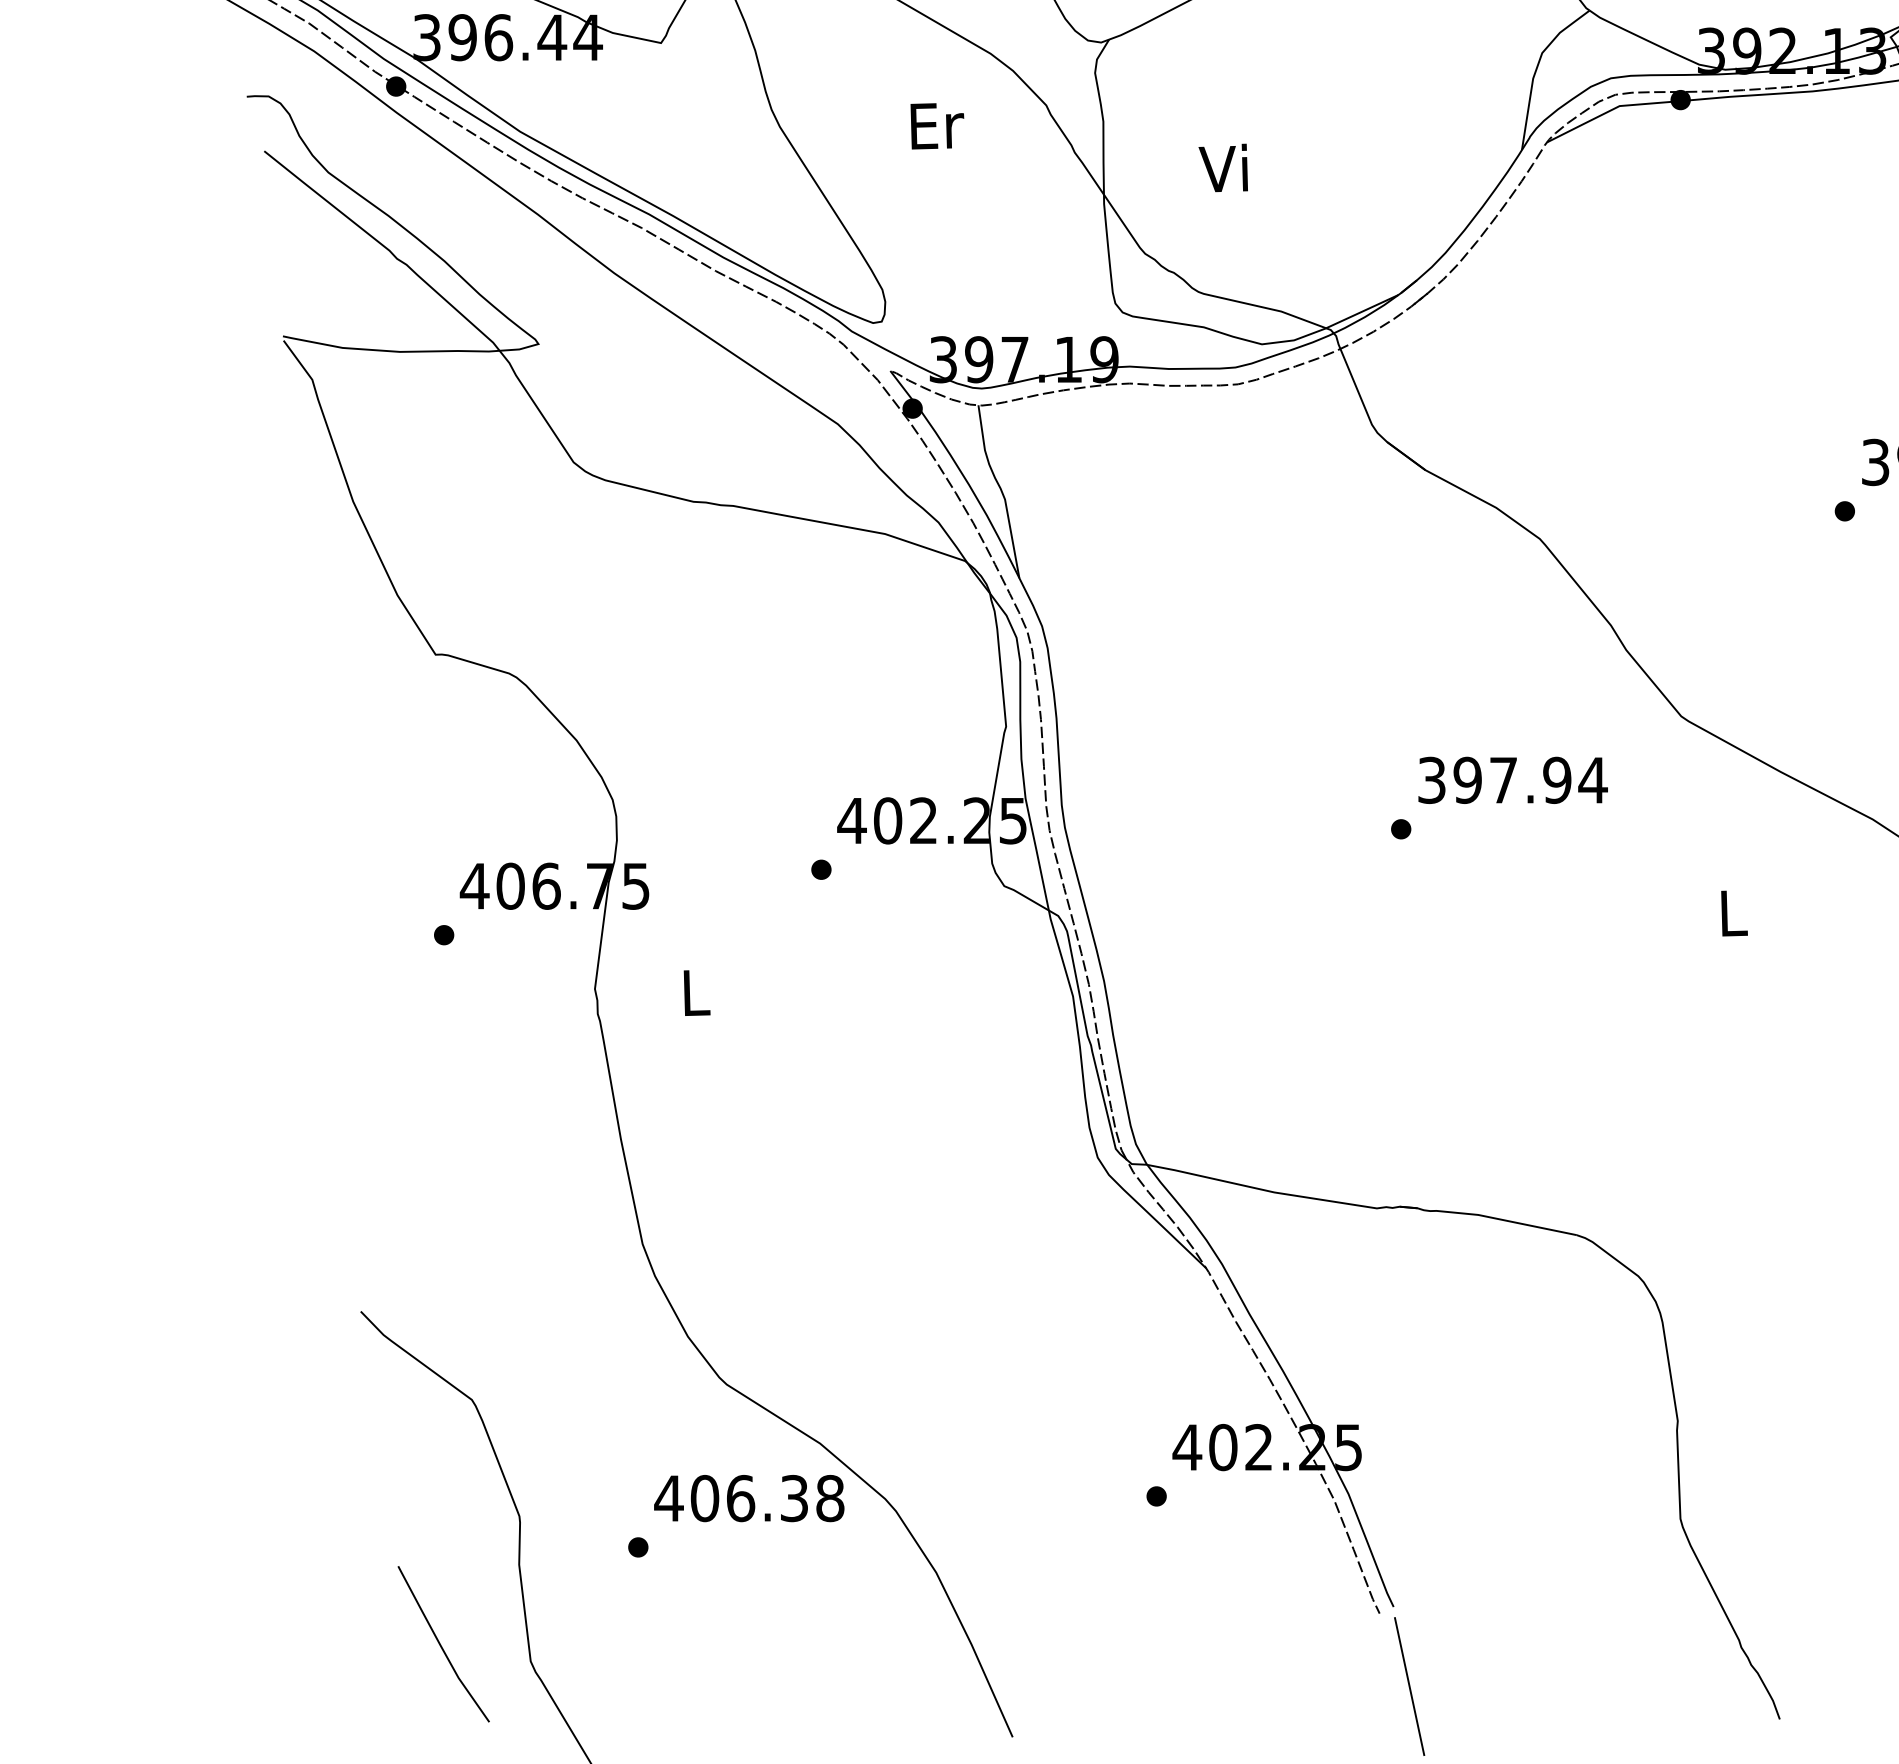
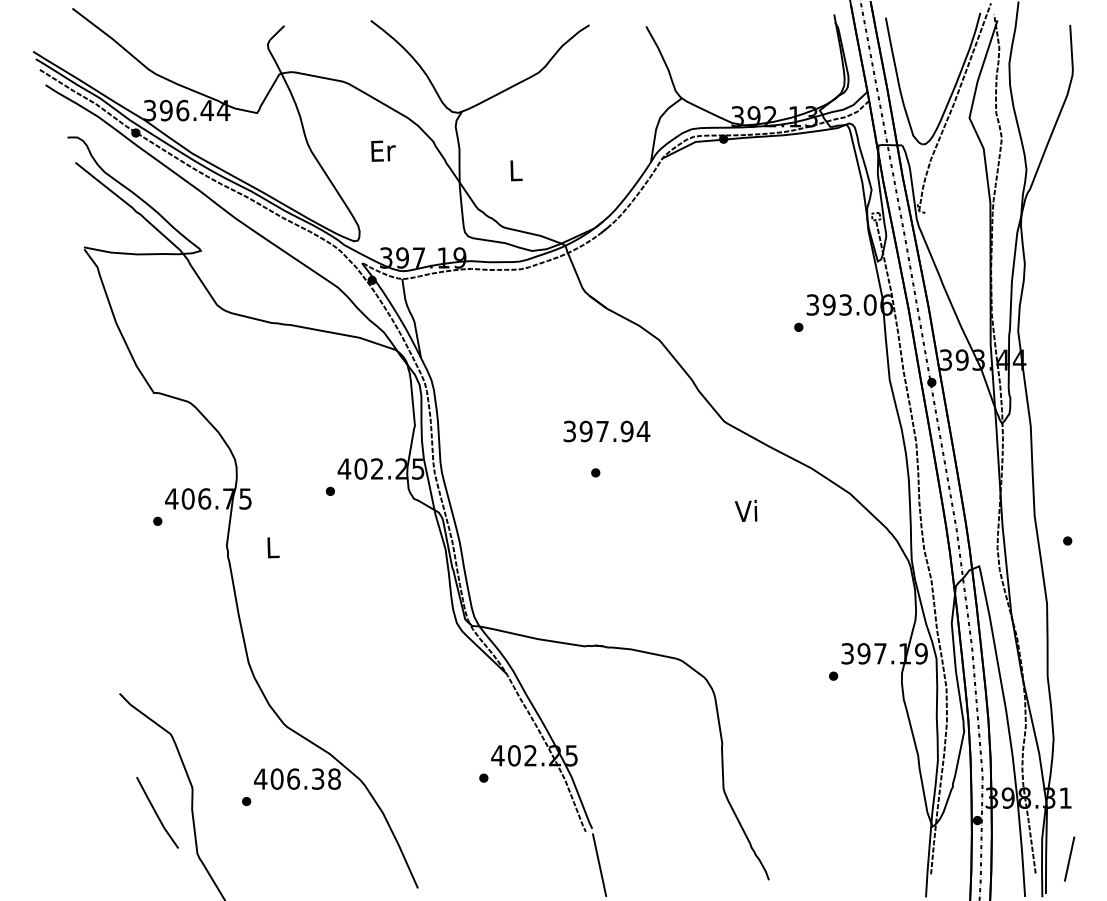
text: (1223, 168) -> (514, 170), Vi -> L
text: (1512, 780) -> (606, 431), moved
text: (1728, 911) -> (745, 510), L -> Vi
curve: (441, 1643) -> (156, 812), moved

